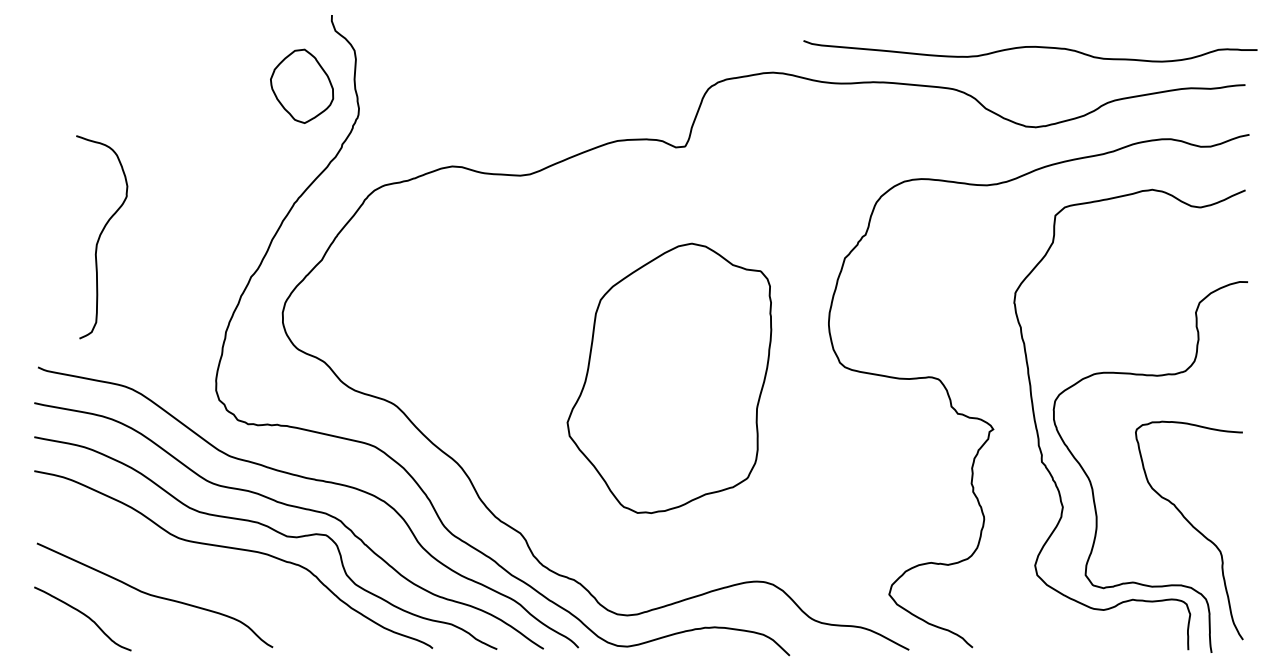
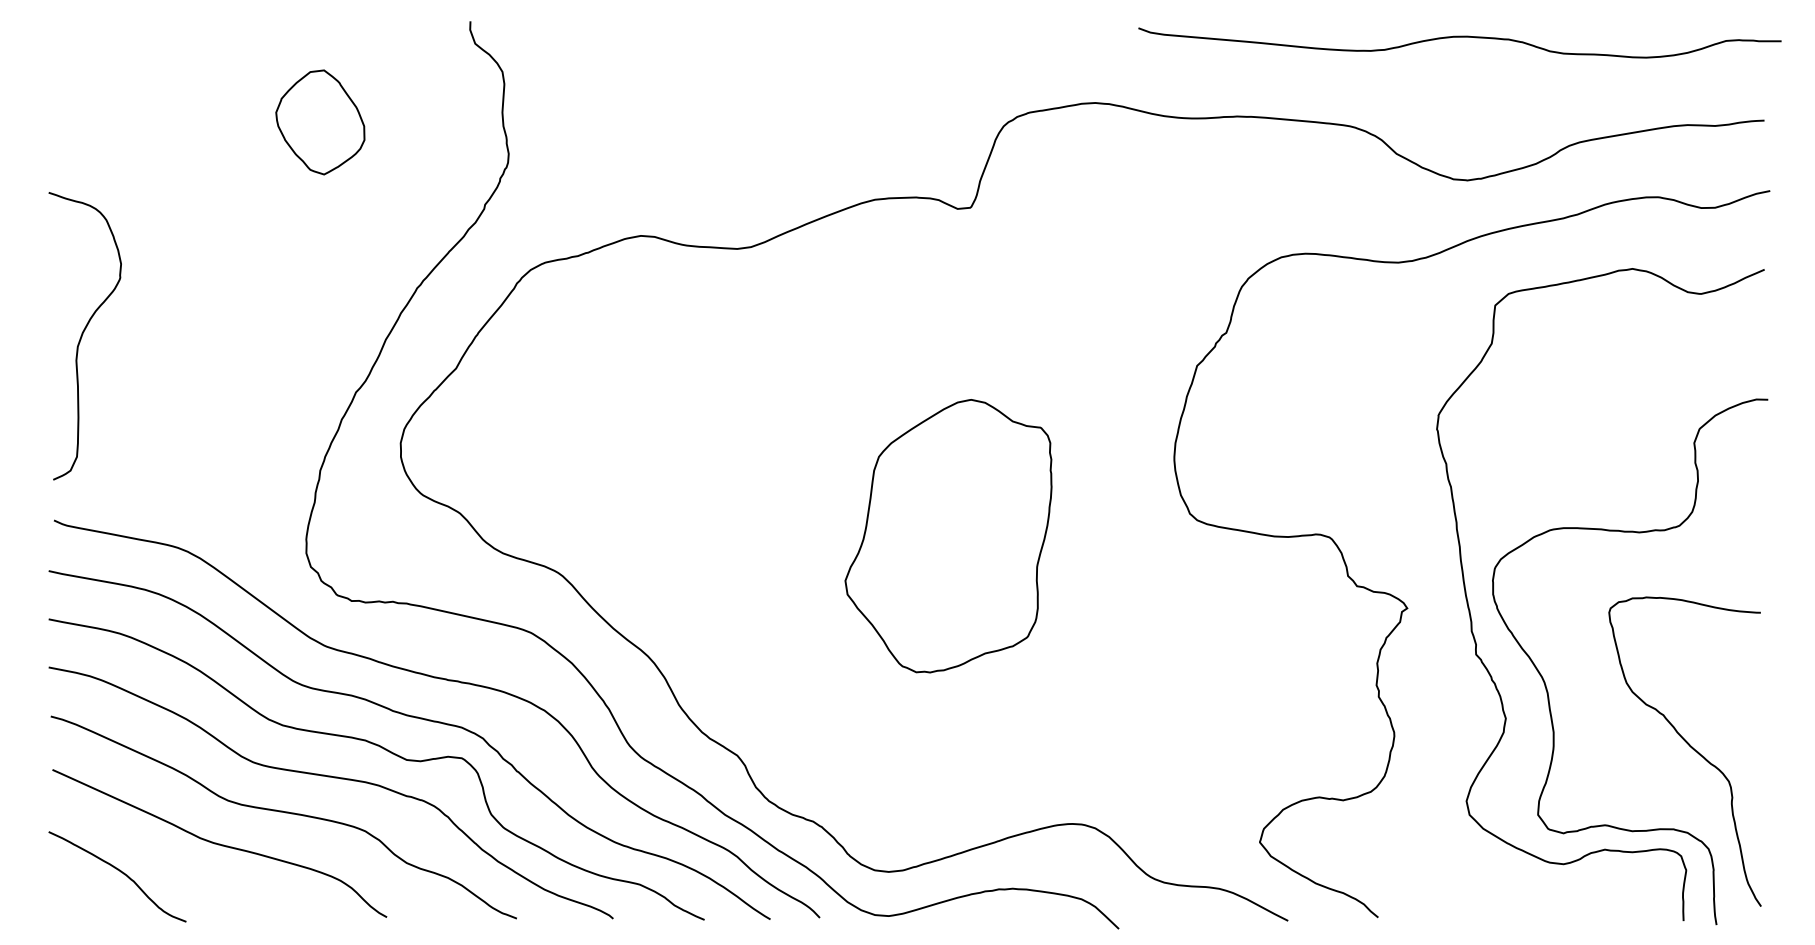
curve: (1030, 47) -> (1459, 37), moved
part: (302, 85) -> (321, 121), moved
curve: (100, 237) -> (83, 336), moved
part: (669, 378) -> (948, 536), size x0.71
curve: (200, 574) -> (284, 813), added

